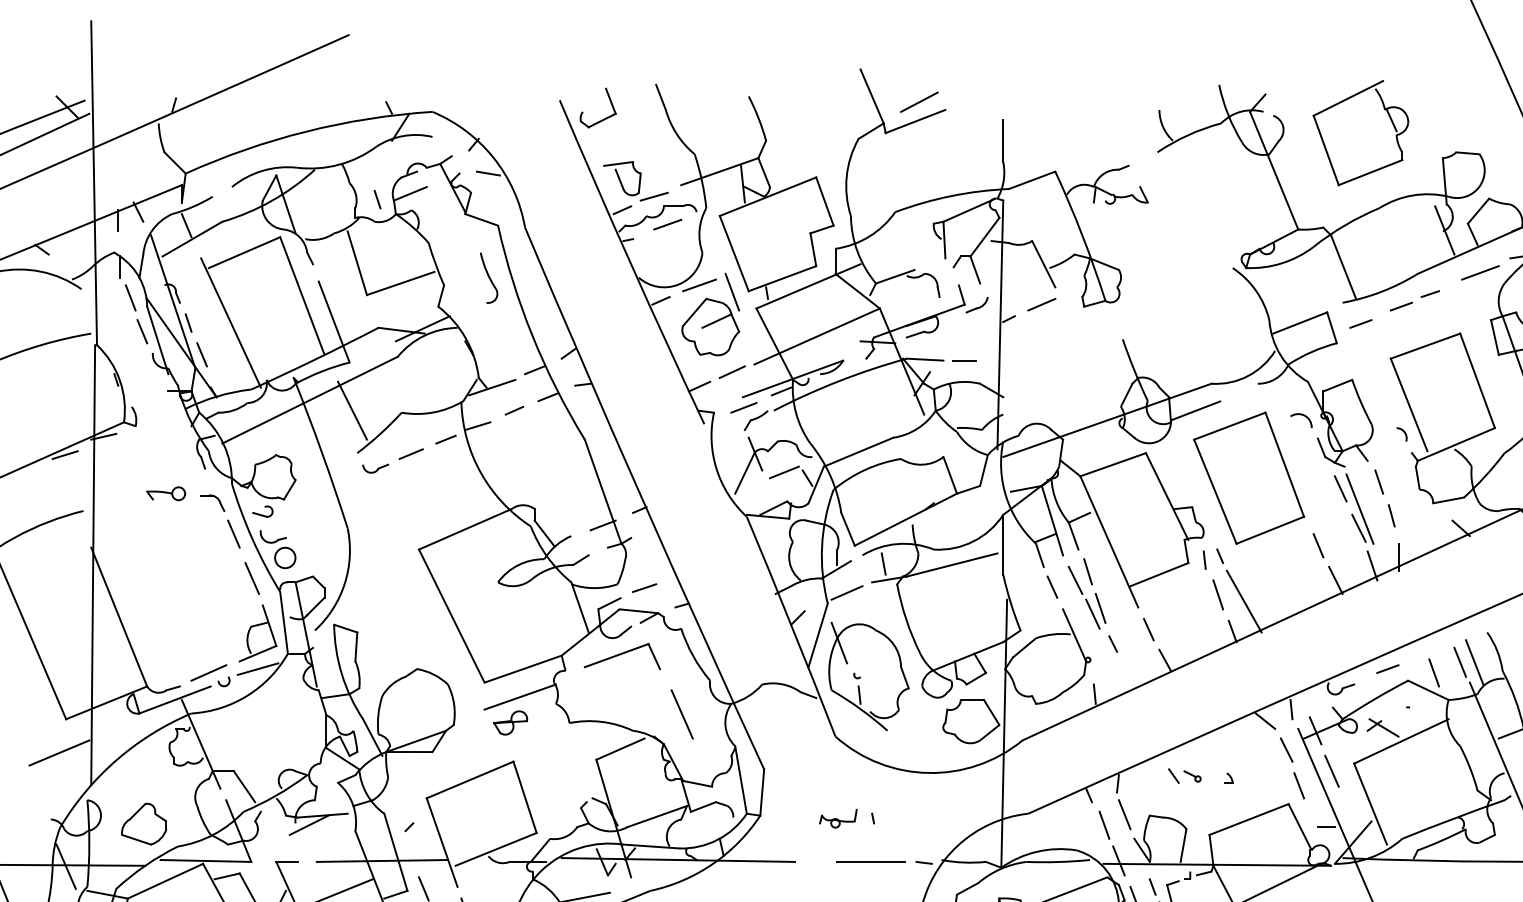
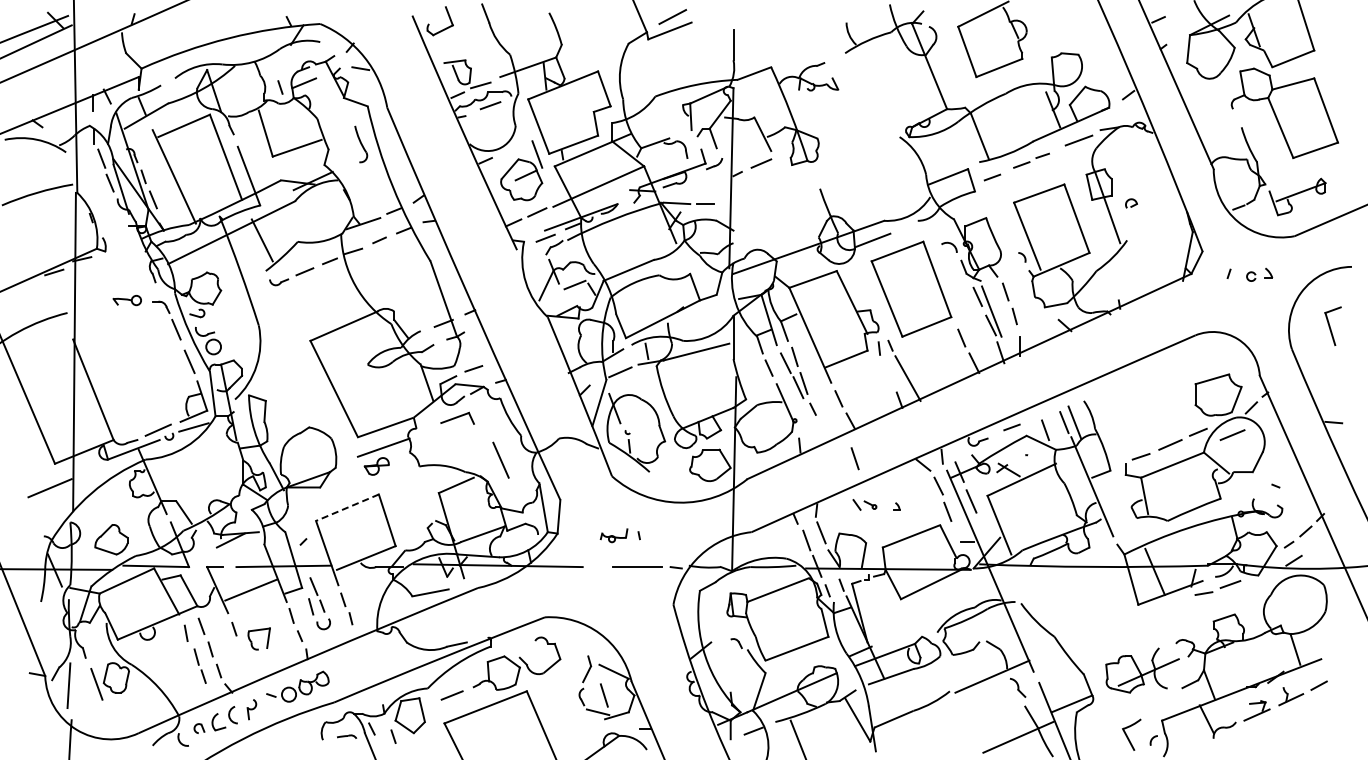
line: (699, 285) -> (513, 149), removed
line: (1217, 594) -> (854, 458), moved
part: (622, 656) -> (457, 418), size x0.6
line: (470, 779) -> (347, 507), solid -> dashed

